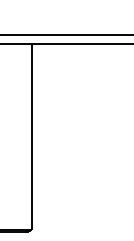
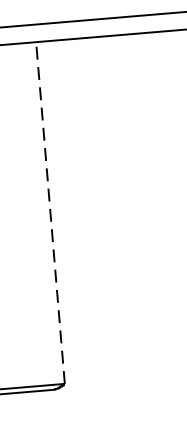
line: (31, 136) -> (50, 212), solid -> dashed

